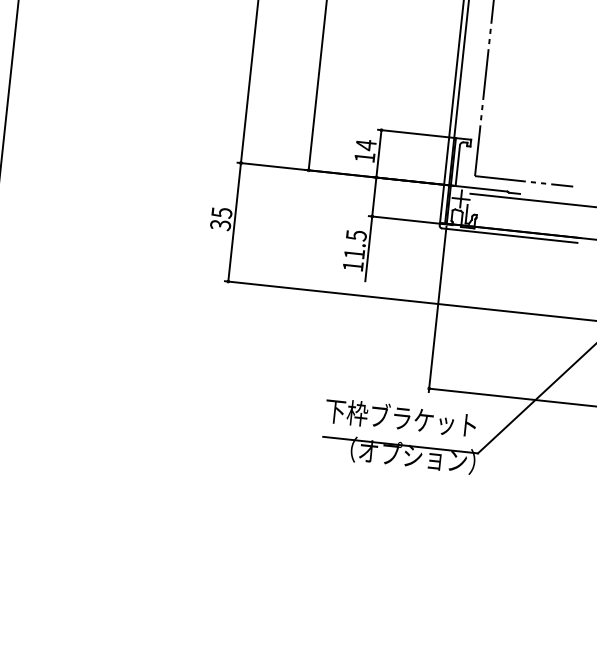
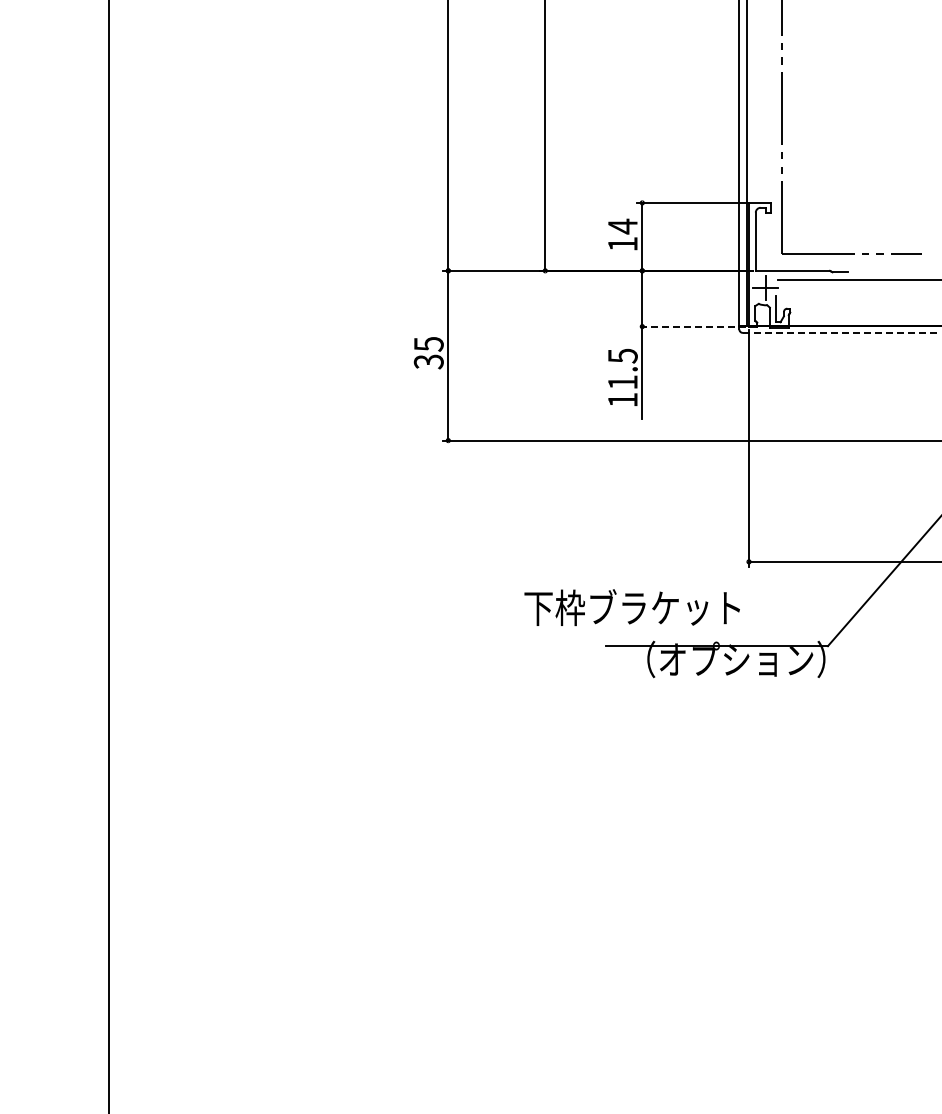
line: (406, 220) -> (691, 326), solid -> dashed
line: (510, 235) -> (840, 332), solid -> dashed
text: (400, 417) -> (631, 607), moved

